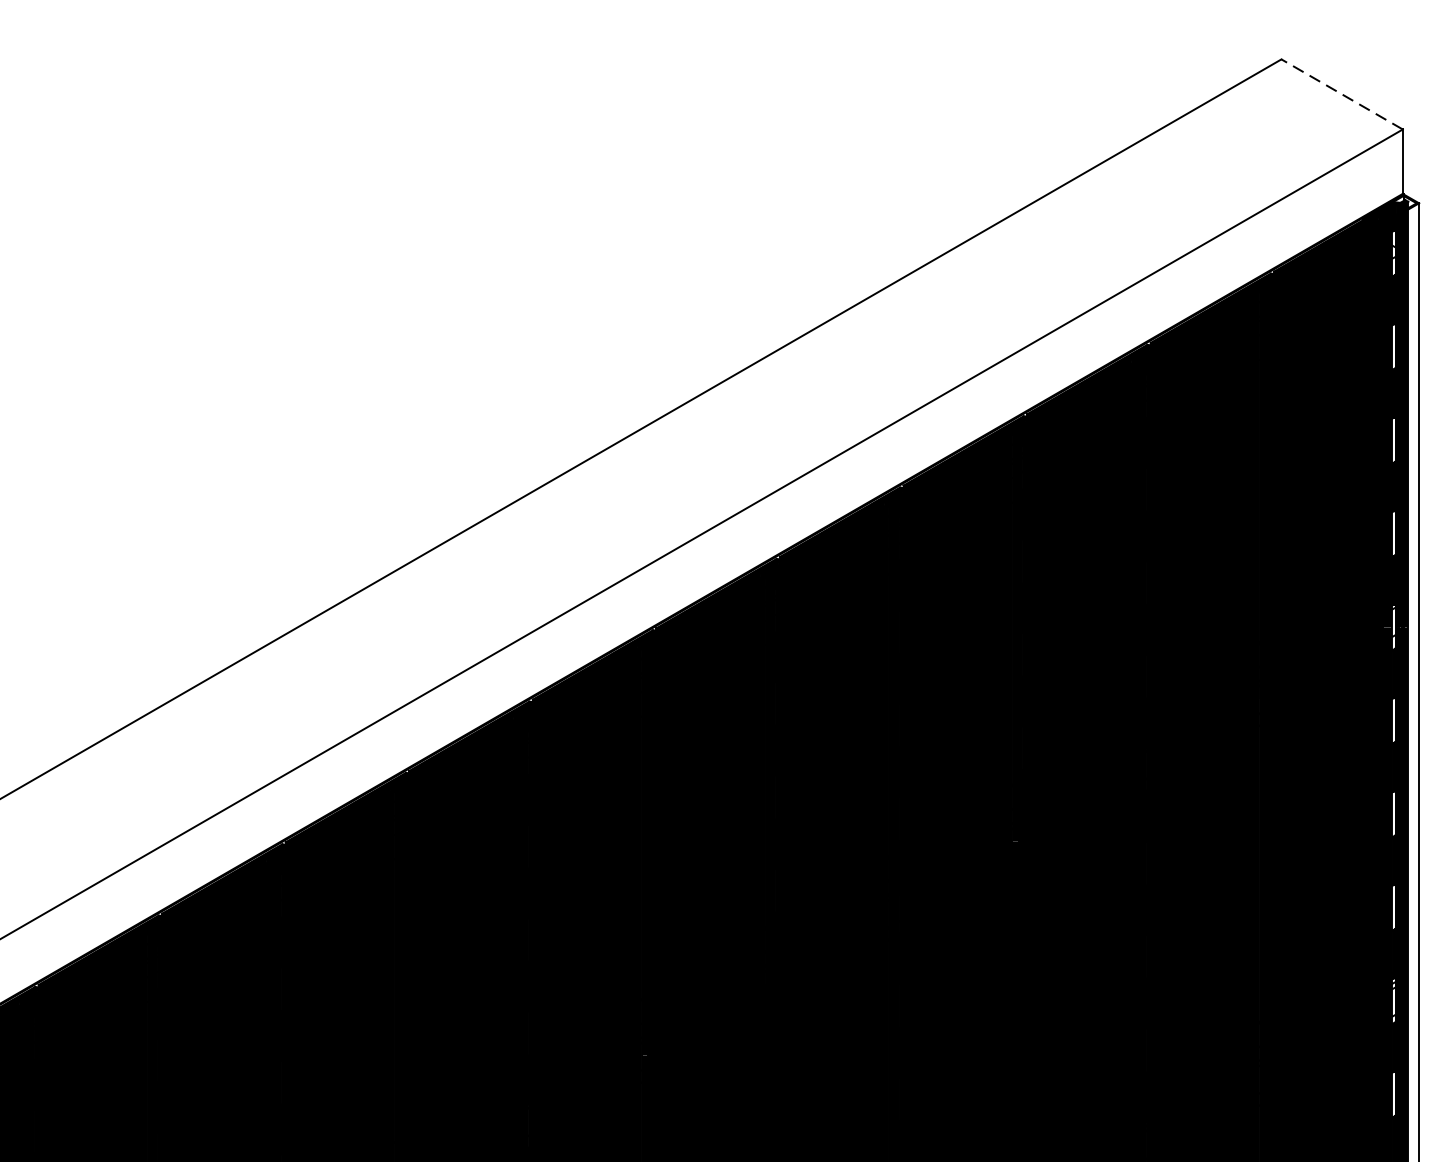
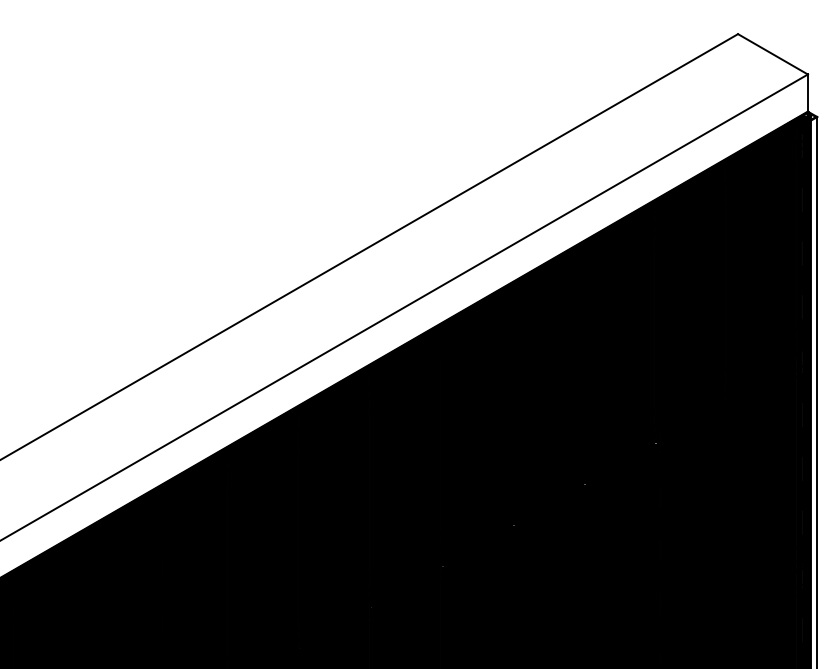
line: (1341, 94) -> (772, 54), dashed -> solid

